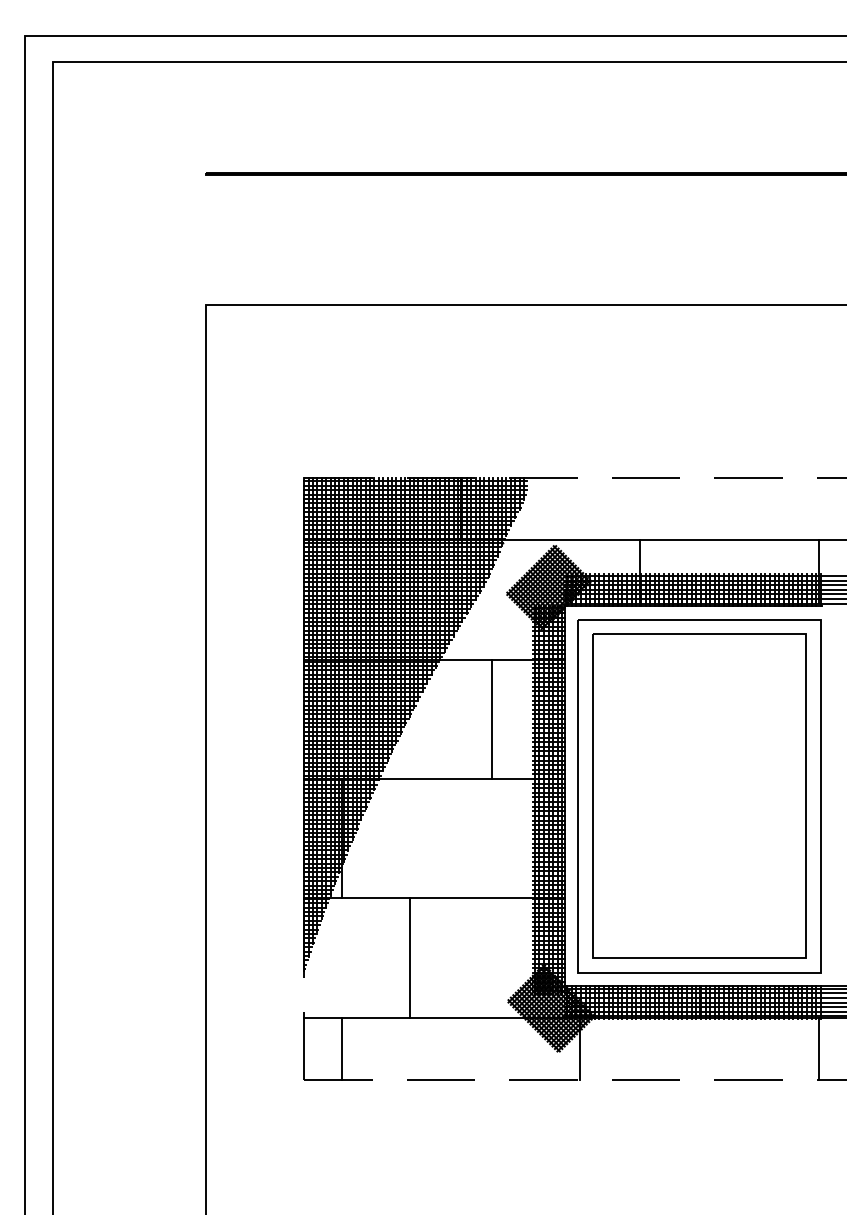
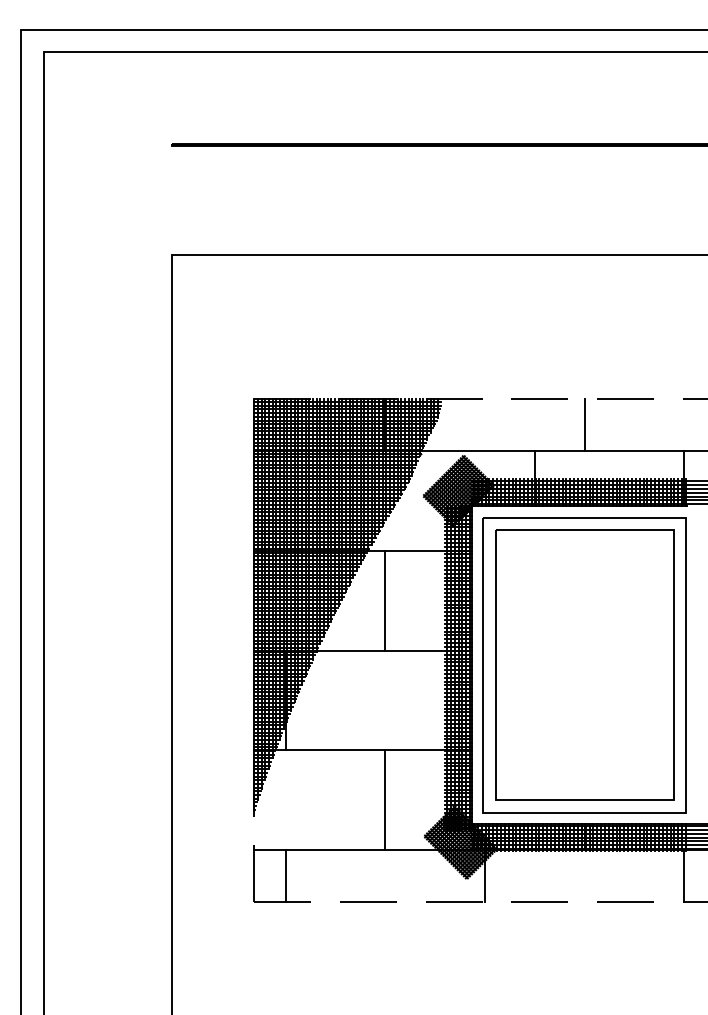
line: (699, 509) -> (584, 425), added
line: (492, 718) -> (385, 600), moved
line: (409, 958) -> (385, 800), moved

